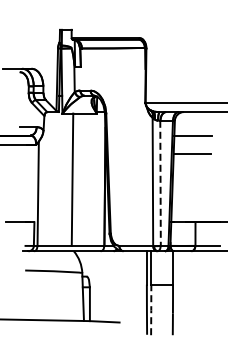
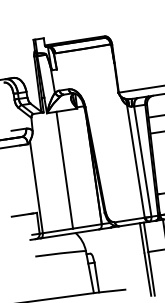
line: (160, 183) -> (142, 161), dashed -> solid
line: (151, 310) -> (151, 274), dashed -> solid

